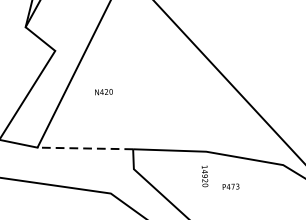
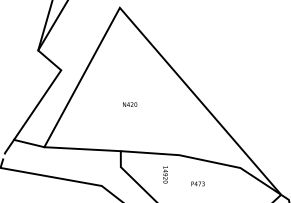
text: (104, 91) -> (130, 104), moved
line: (85, 148) -> (82, 149), dashed -> solid
text: (204, 175) -> (165, 174), moved

